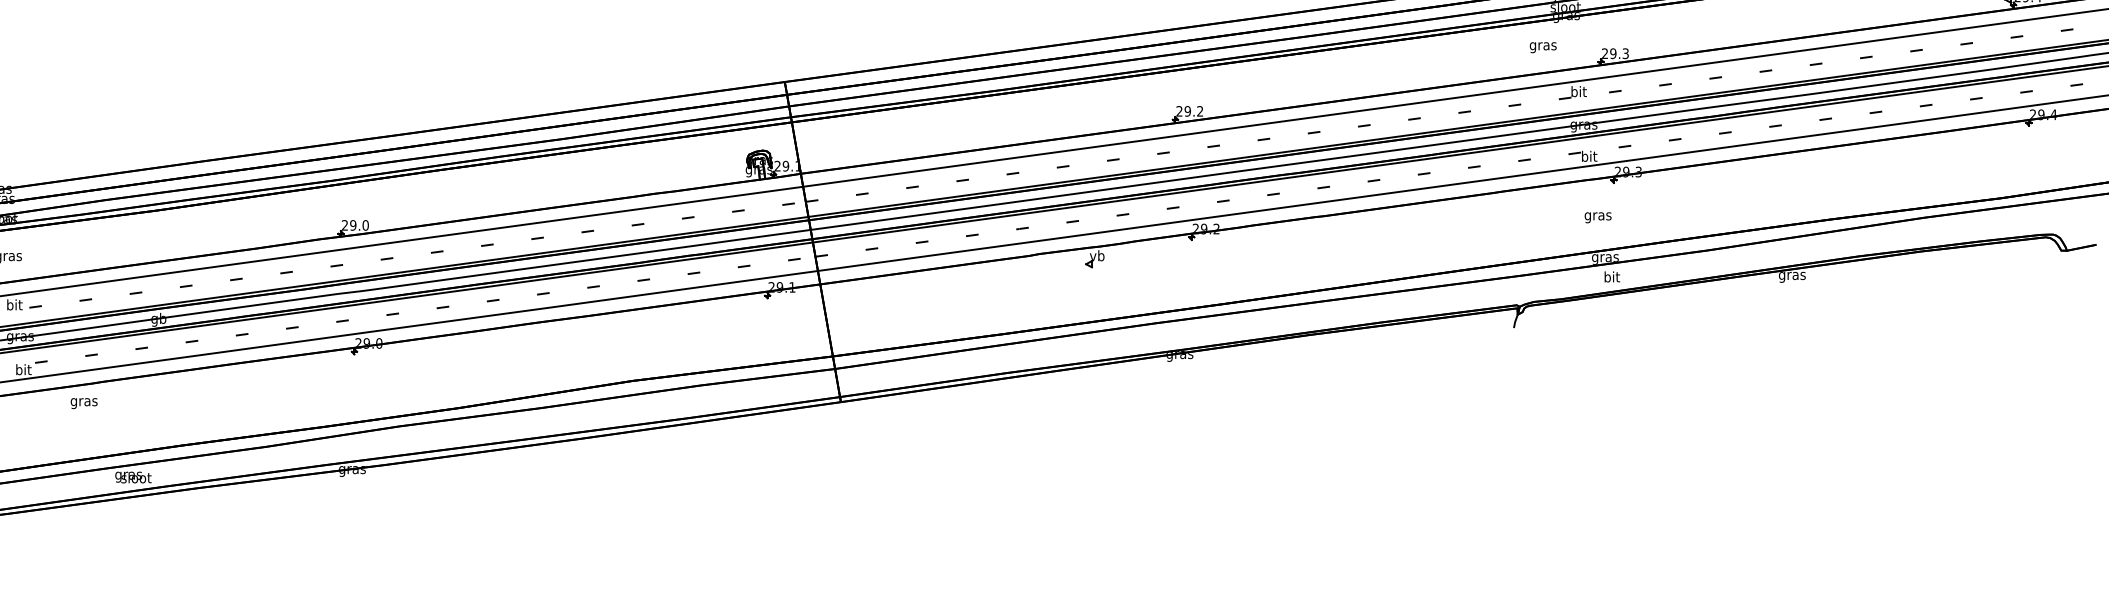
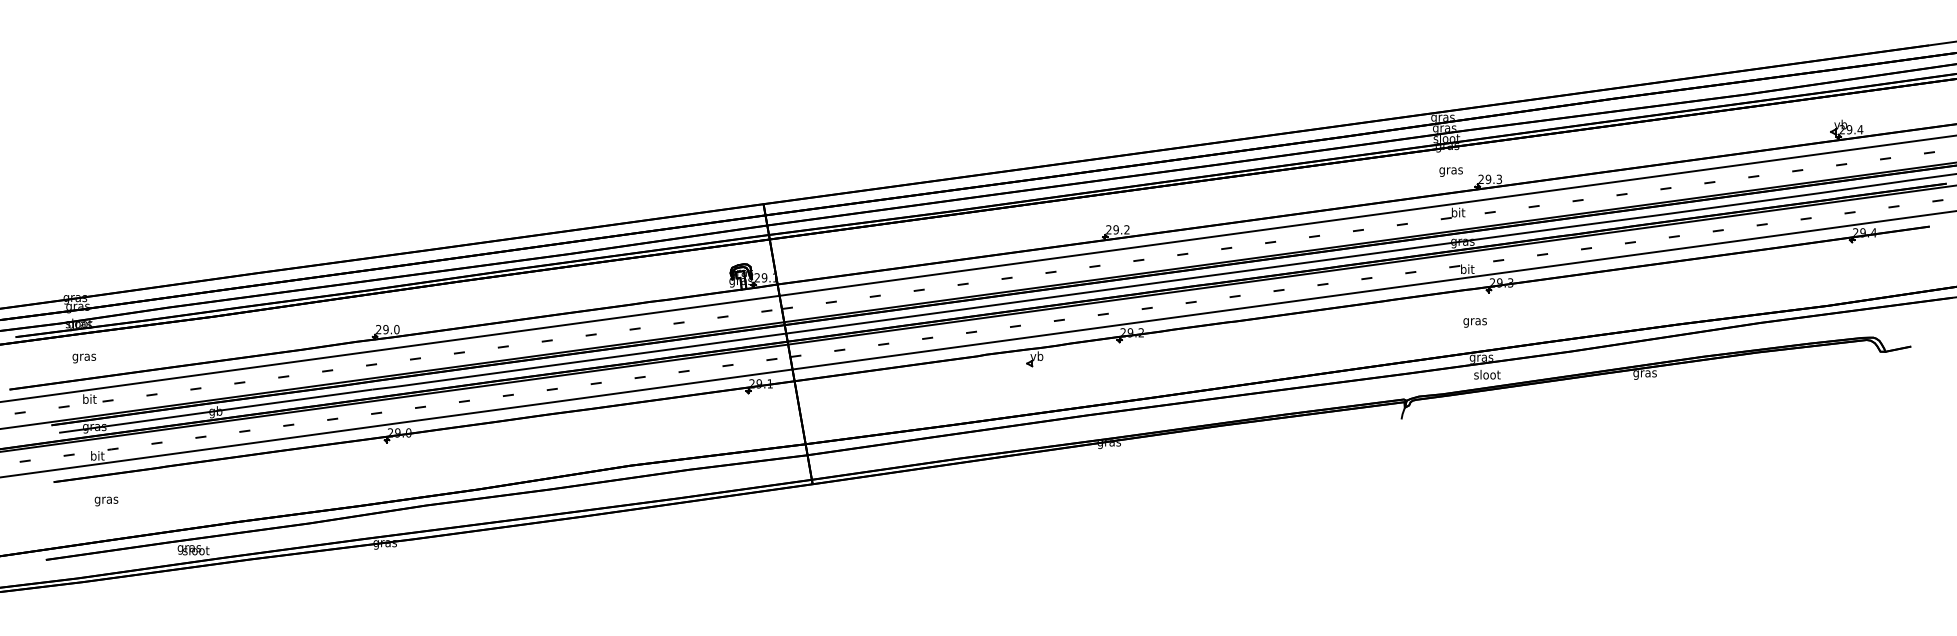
text: (1542, 46) -> (1450, 171), moved
text: (1612, 276) -> (1487, 374), bit -> sloot
text: (84, 403) -> (106, 501), moved

